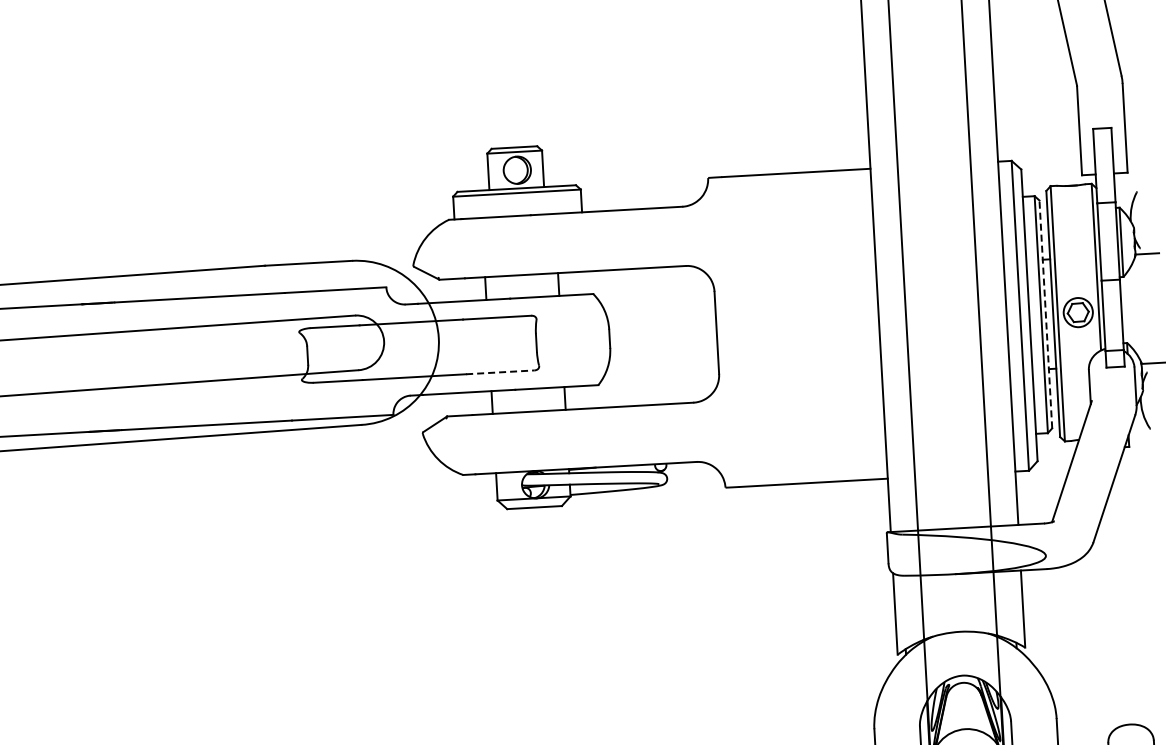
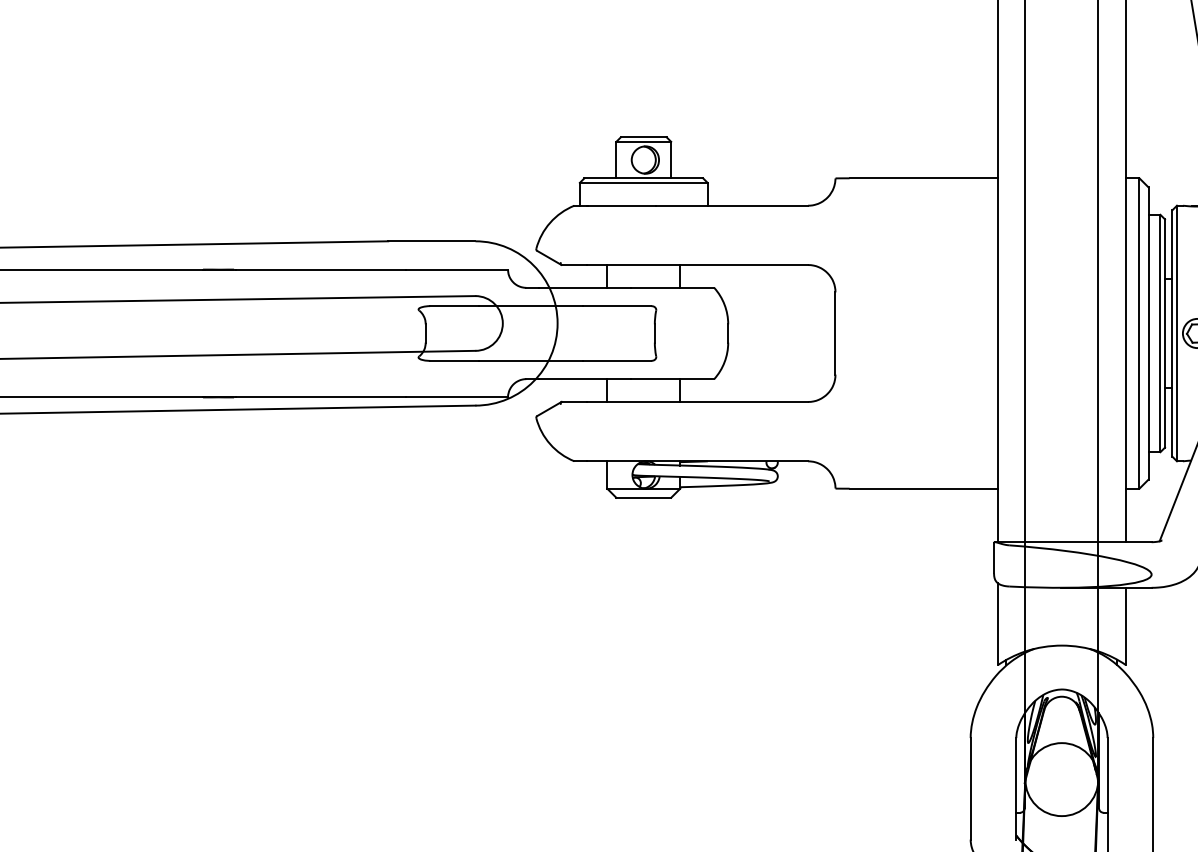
line: (1046, 314) -> (1165, 333), dashed -> solid
line: (500, 371) -> (617, 360), dashed -> solid

